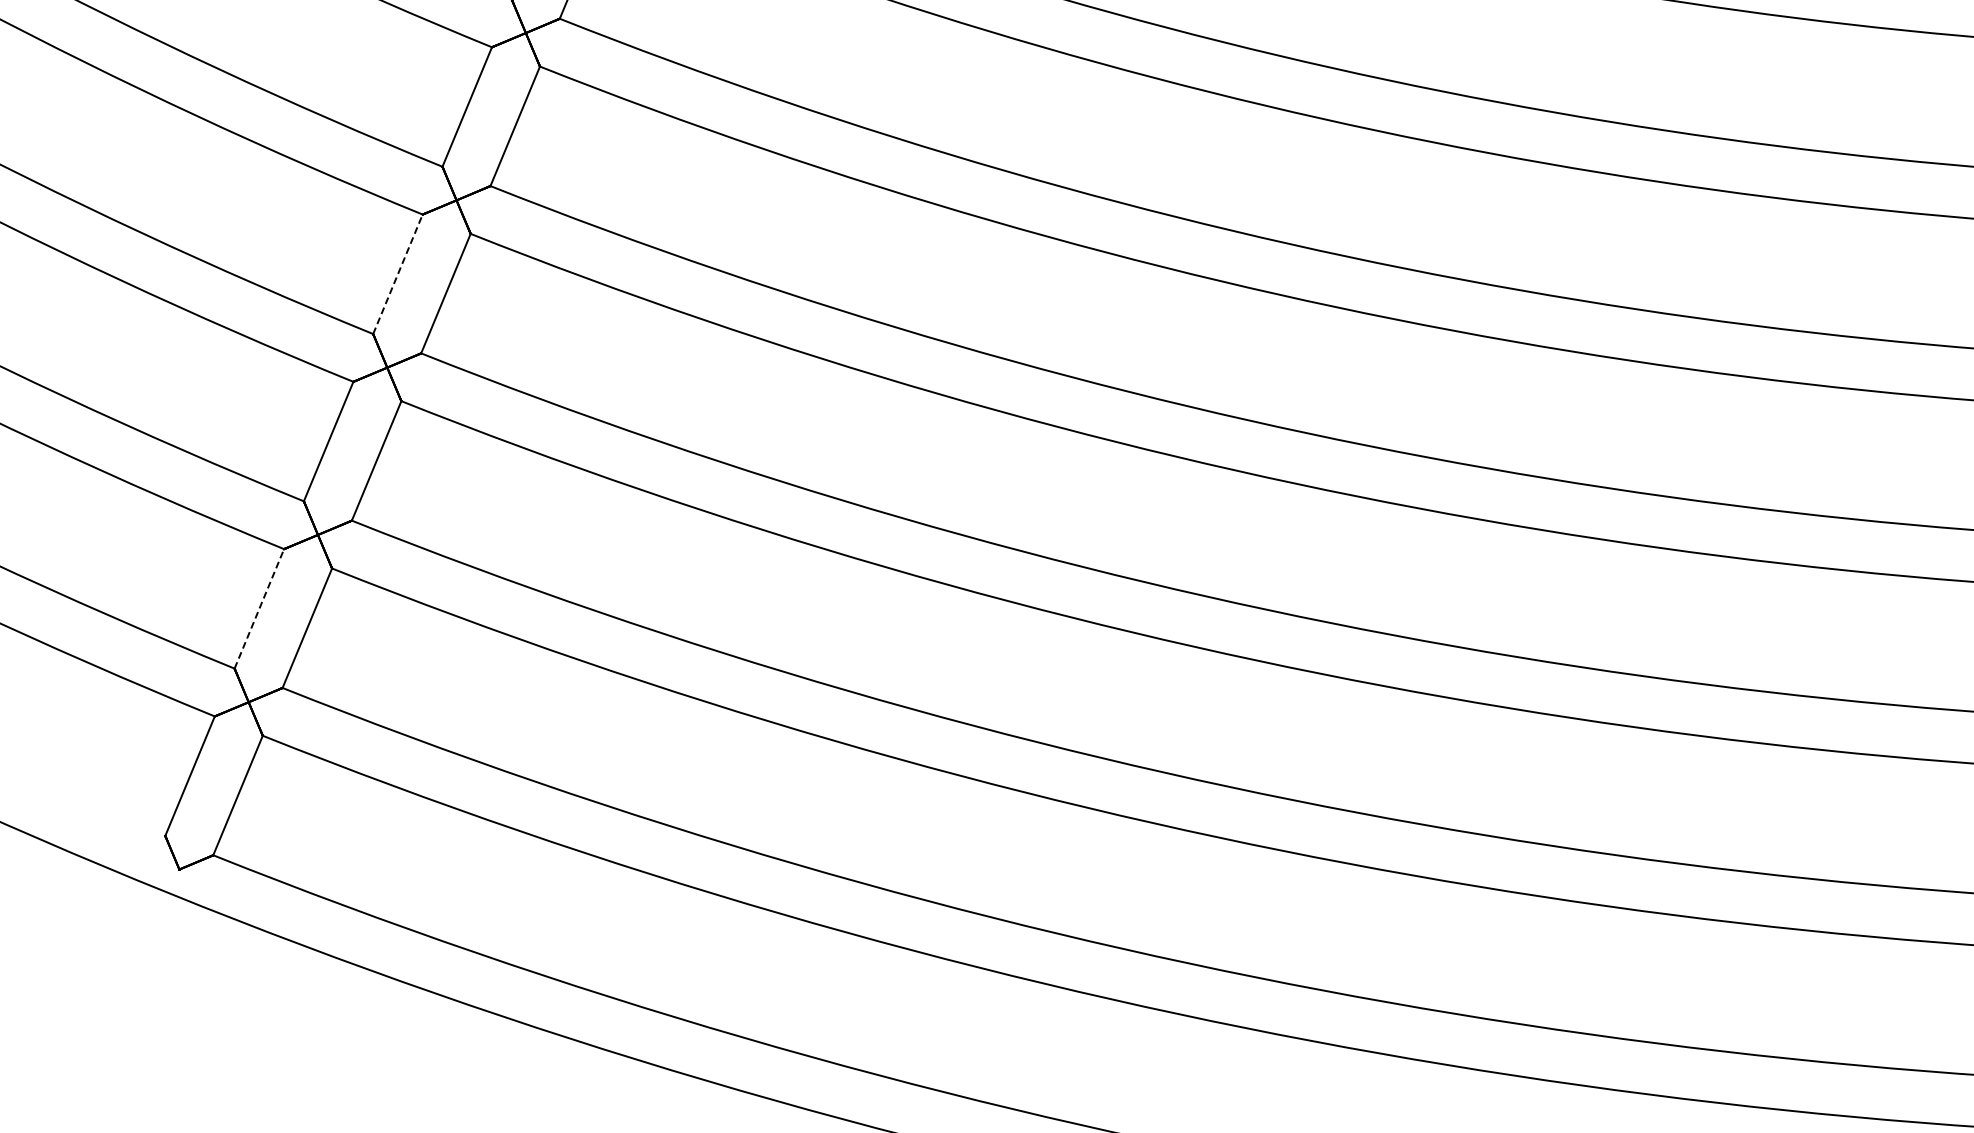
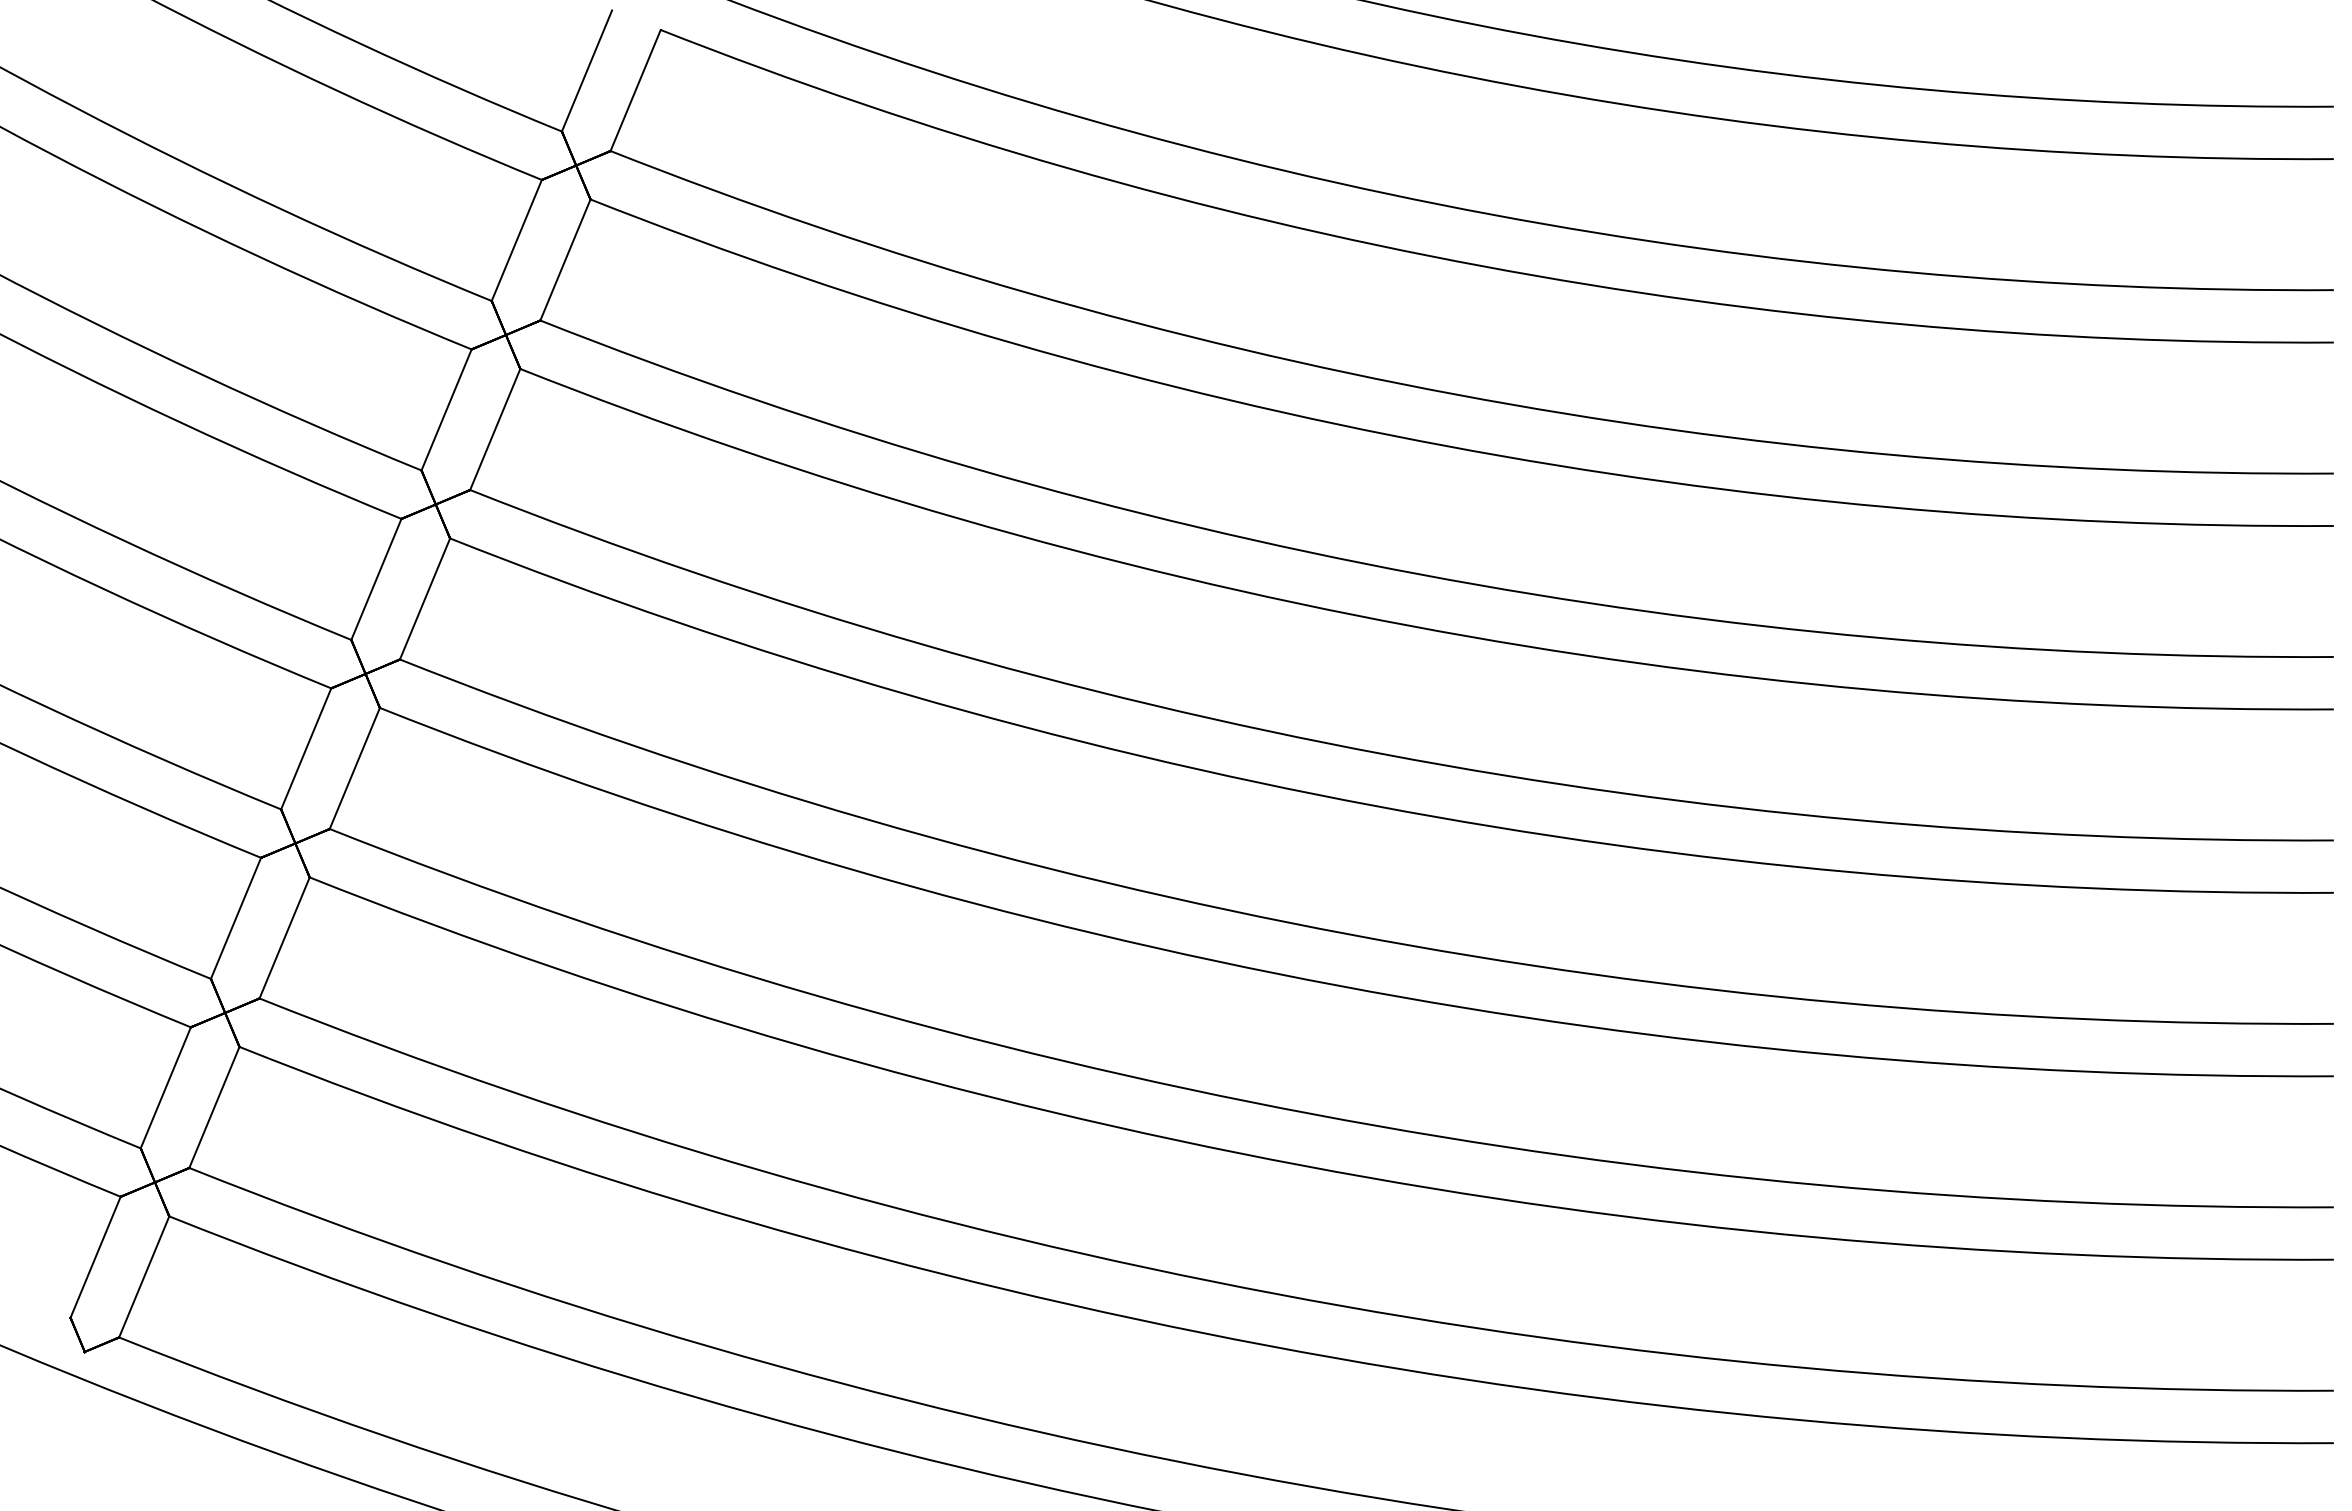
line: (398, 273) -> (306, 748), dashed -> solid
line: (259, 608) -> (165, 1087), dashed -> solid

